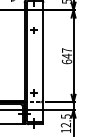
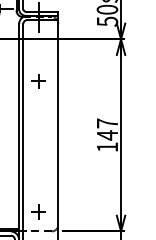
text: (66, 61) -> (106, 146), 647 -> 147

